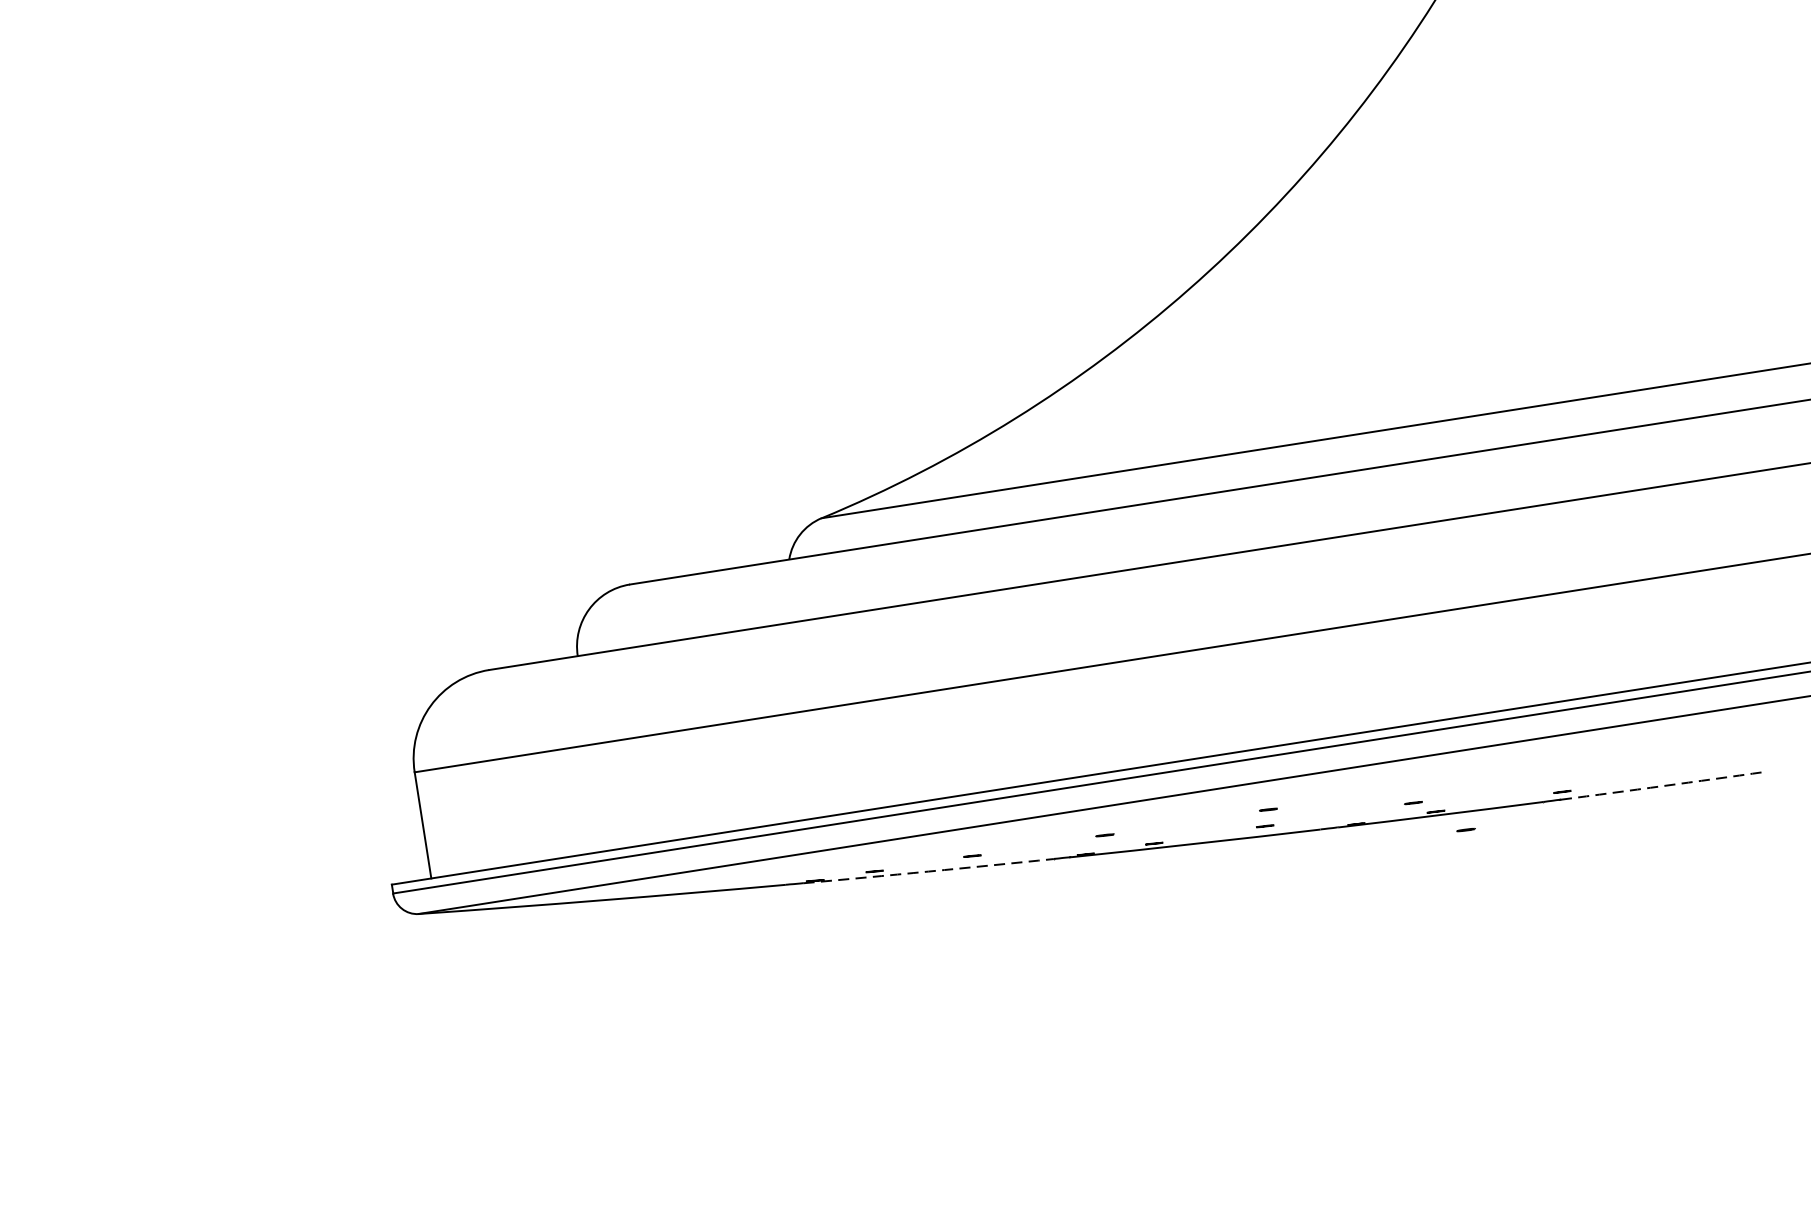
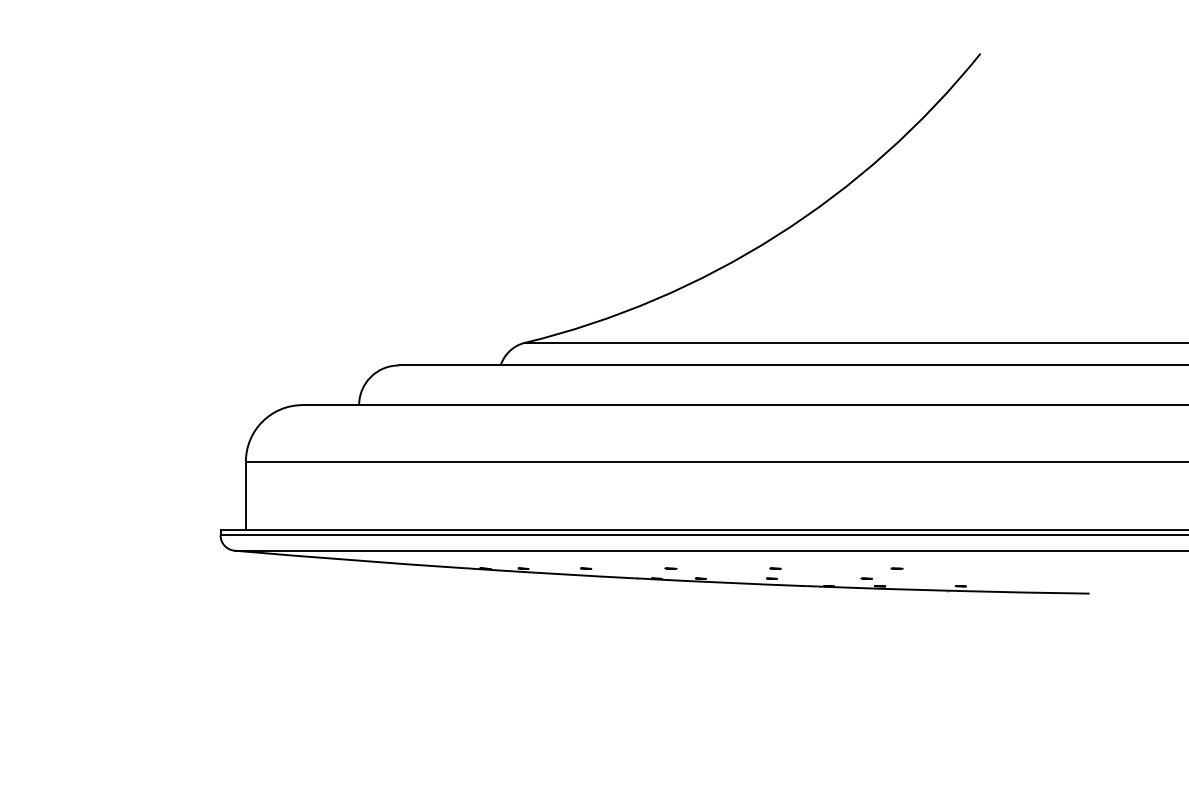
arc: (1663, 786) -> (1024, 592), dashed -> solid
line: (1465, 829) -> (896, 568), moved
arc: (929, 872) -> (557, 574), dashed -> solid

